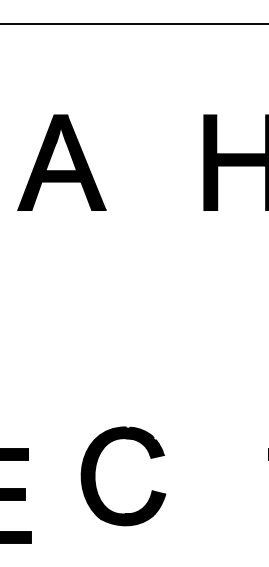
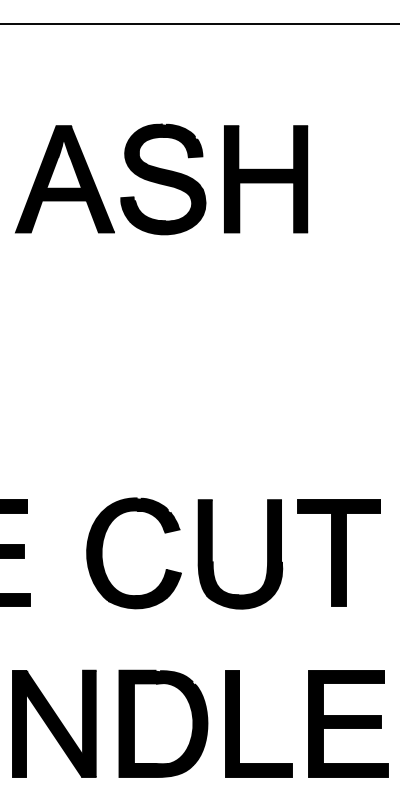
part: (149, 162) -> (163, 179), added
part: (95, 476) -> (102, 553), moved
part: (242, 496) -> (267, 554), added

